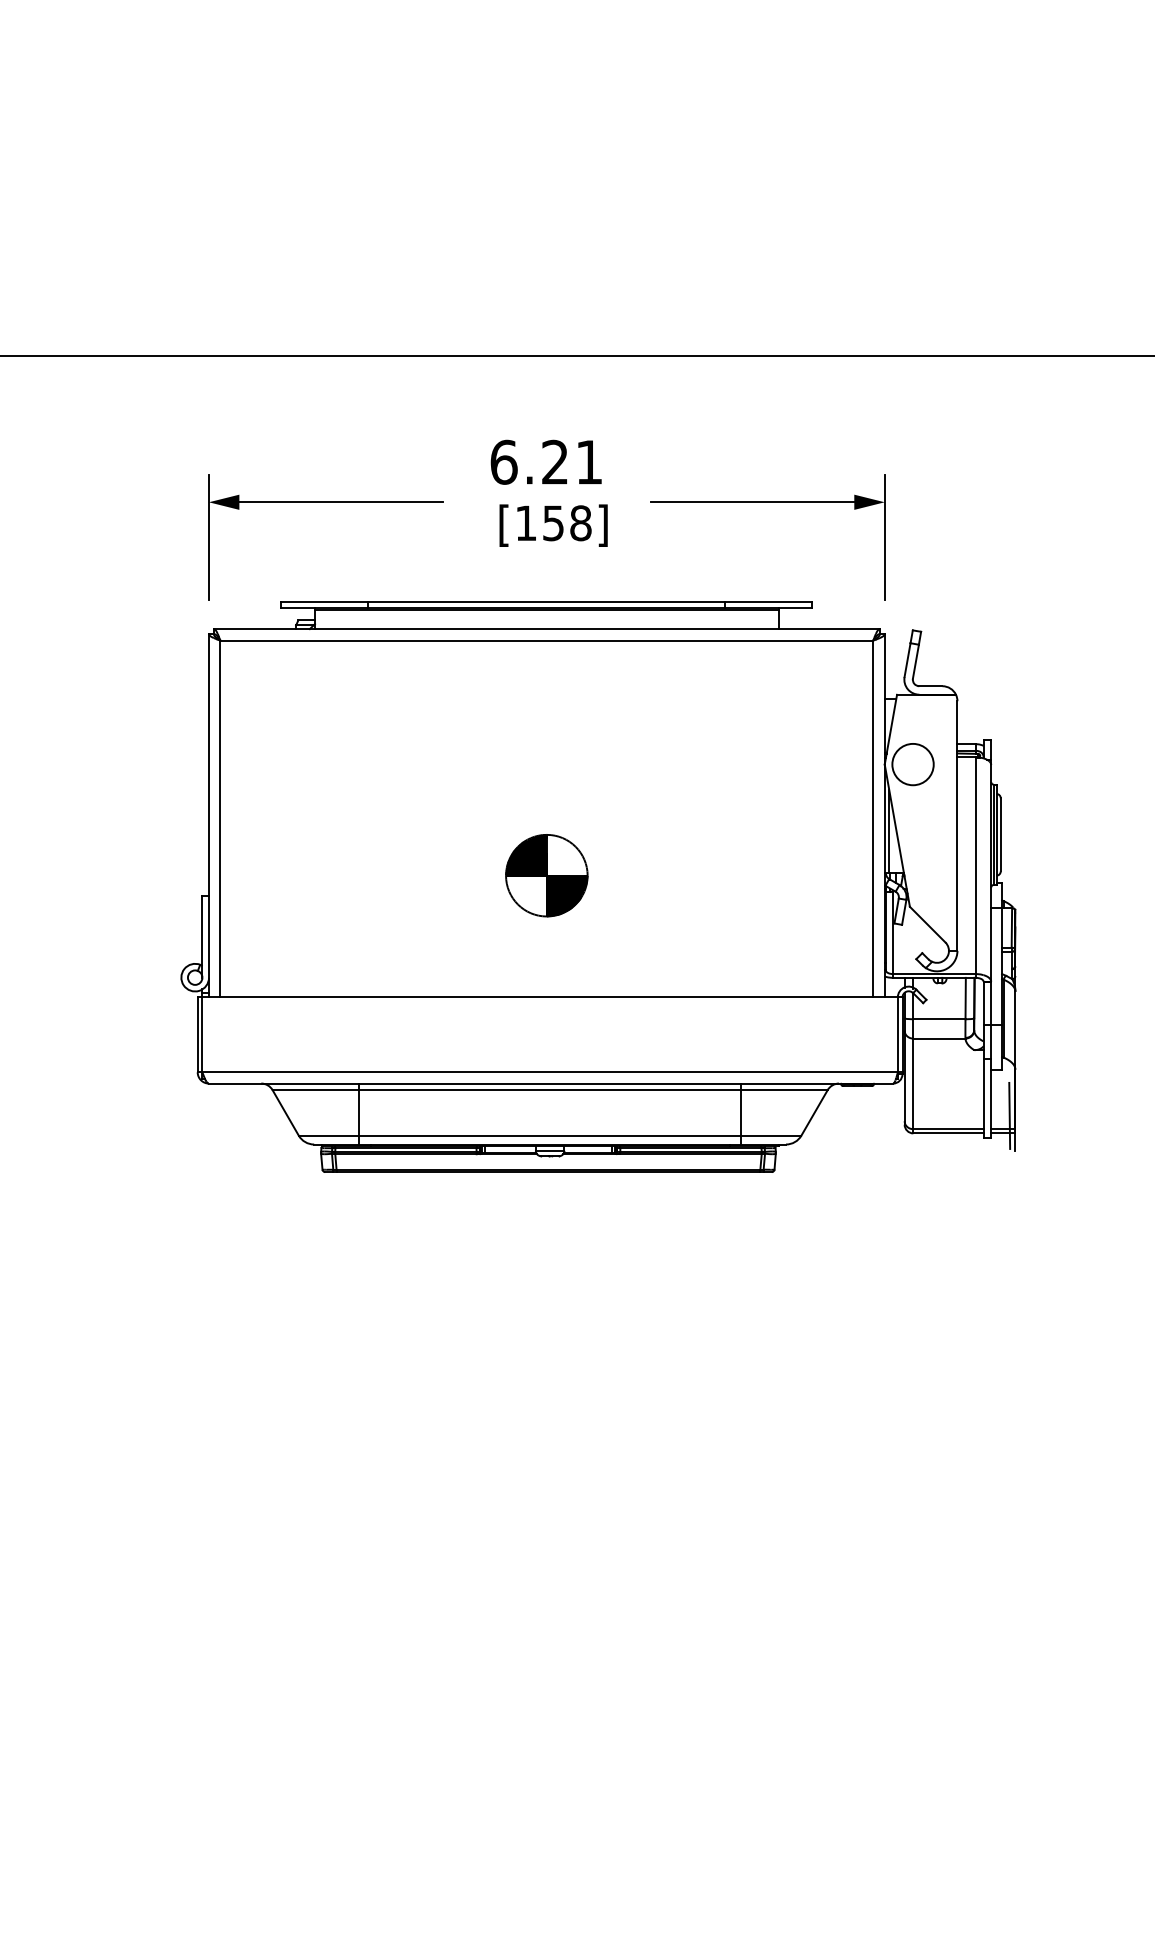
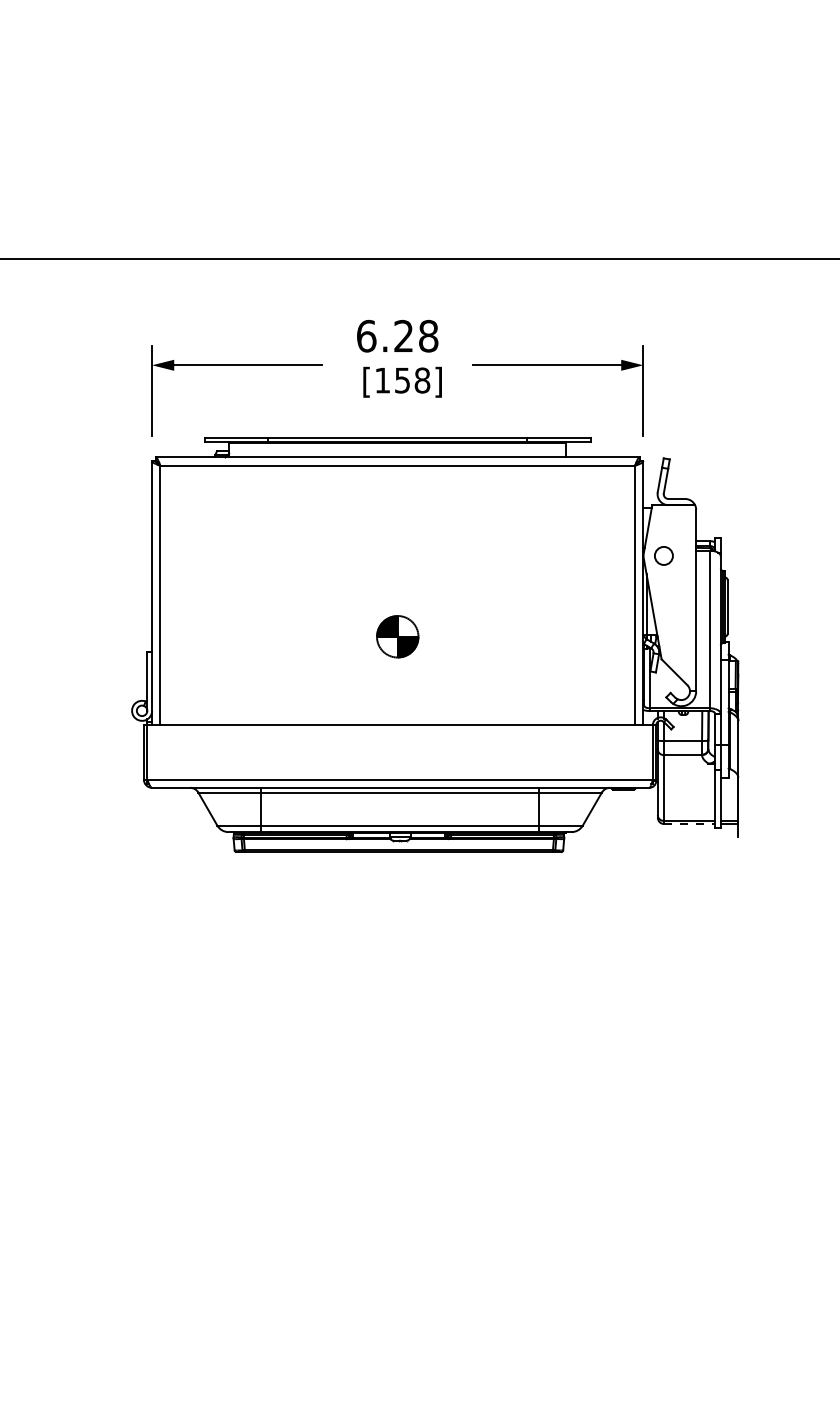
text: (589, 461) -> (428, 335), 6.21 -> 6.28
circle: (912, 764) -> (663, 555), size x0.6
part: (546, 875) -> (397, 636), size x0.7
line: (1009, 1115) -> (734, 811), removed
line: (948, 1133) -> (689, 824), solid -> dashed

